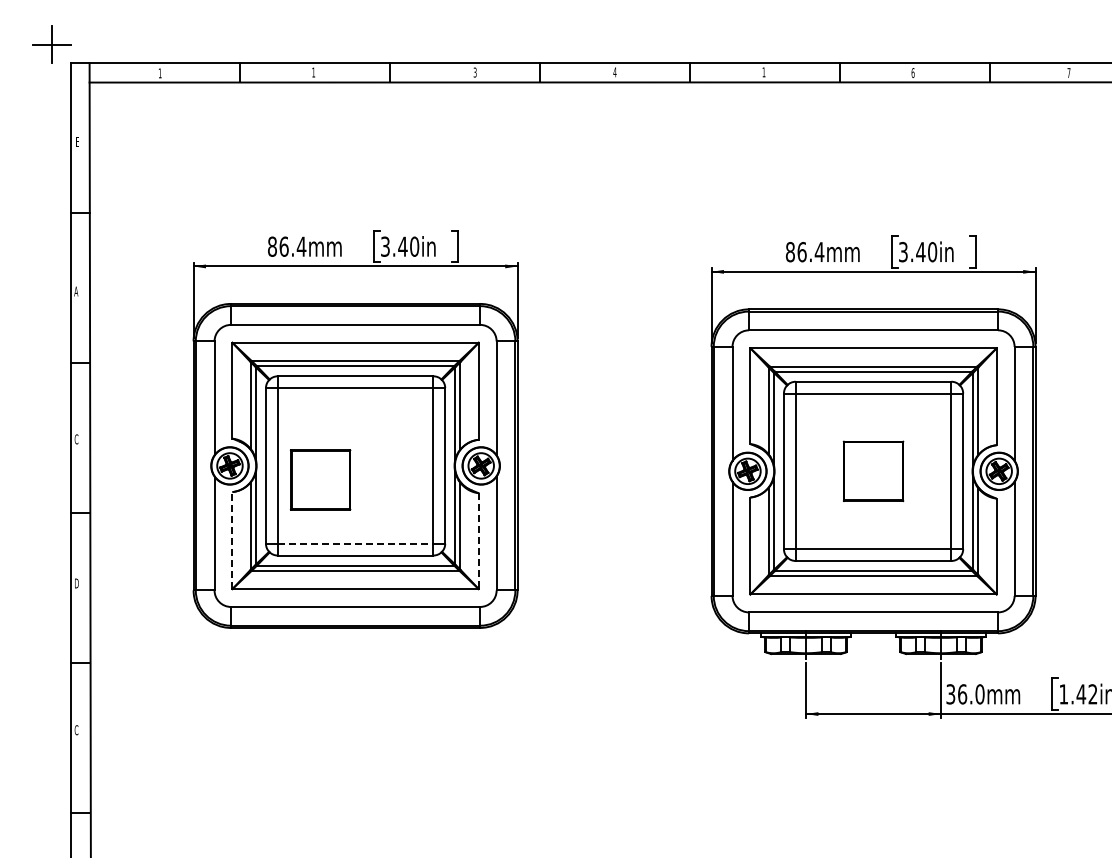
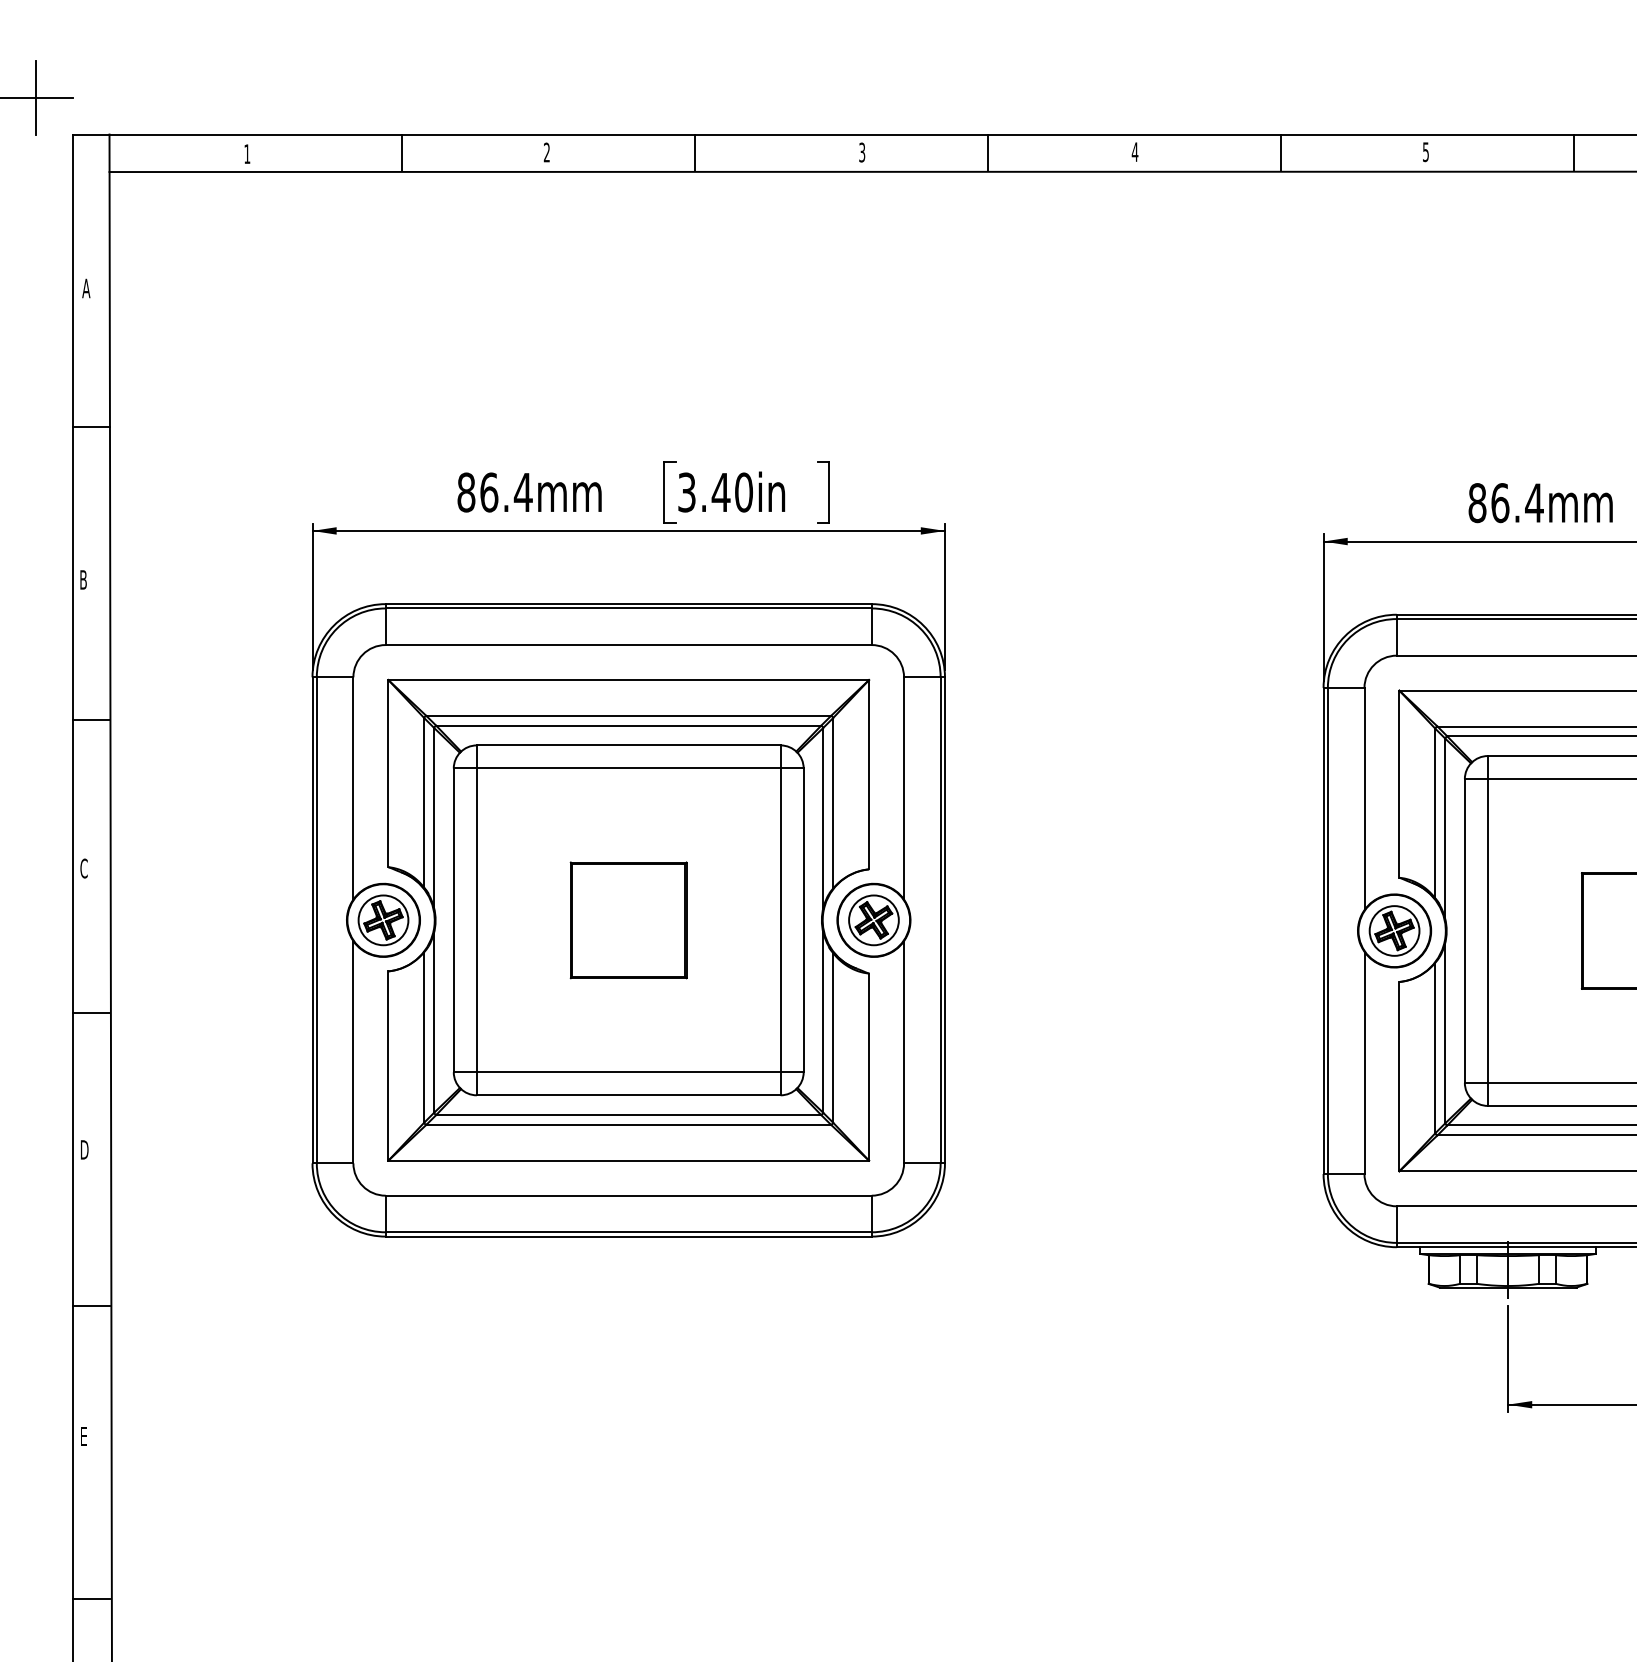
text: (313, 72) -> (546, 152), 1 -> 2
text: (763, 72) -> (1424, 152), 1 -> 5
text: (77, 142) -> (85, 289), E -> A
text: (76, 291) -> (83, 579), A -> B
part: (320, 479) -> (628, 919), moved
line: (232, 540) -> (388, 1065), dashed -> solid
line: (478, 541) -> (868, 1067), dashed -> solid
line: (355, 543) -> (628, 1071), dashed -> solid
text: (76, 730) -> (83, 1436), C -> E

